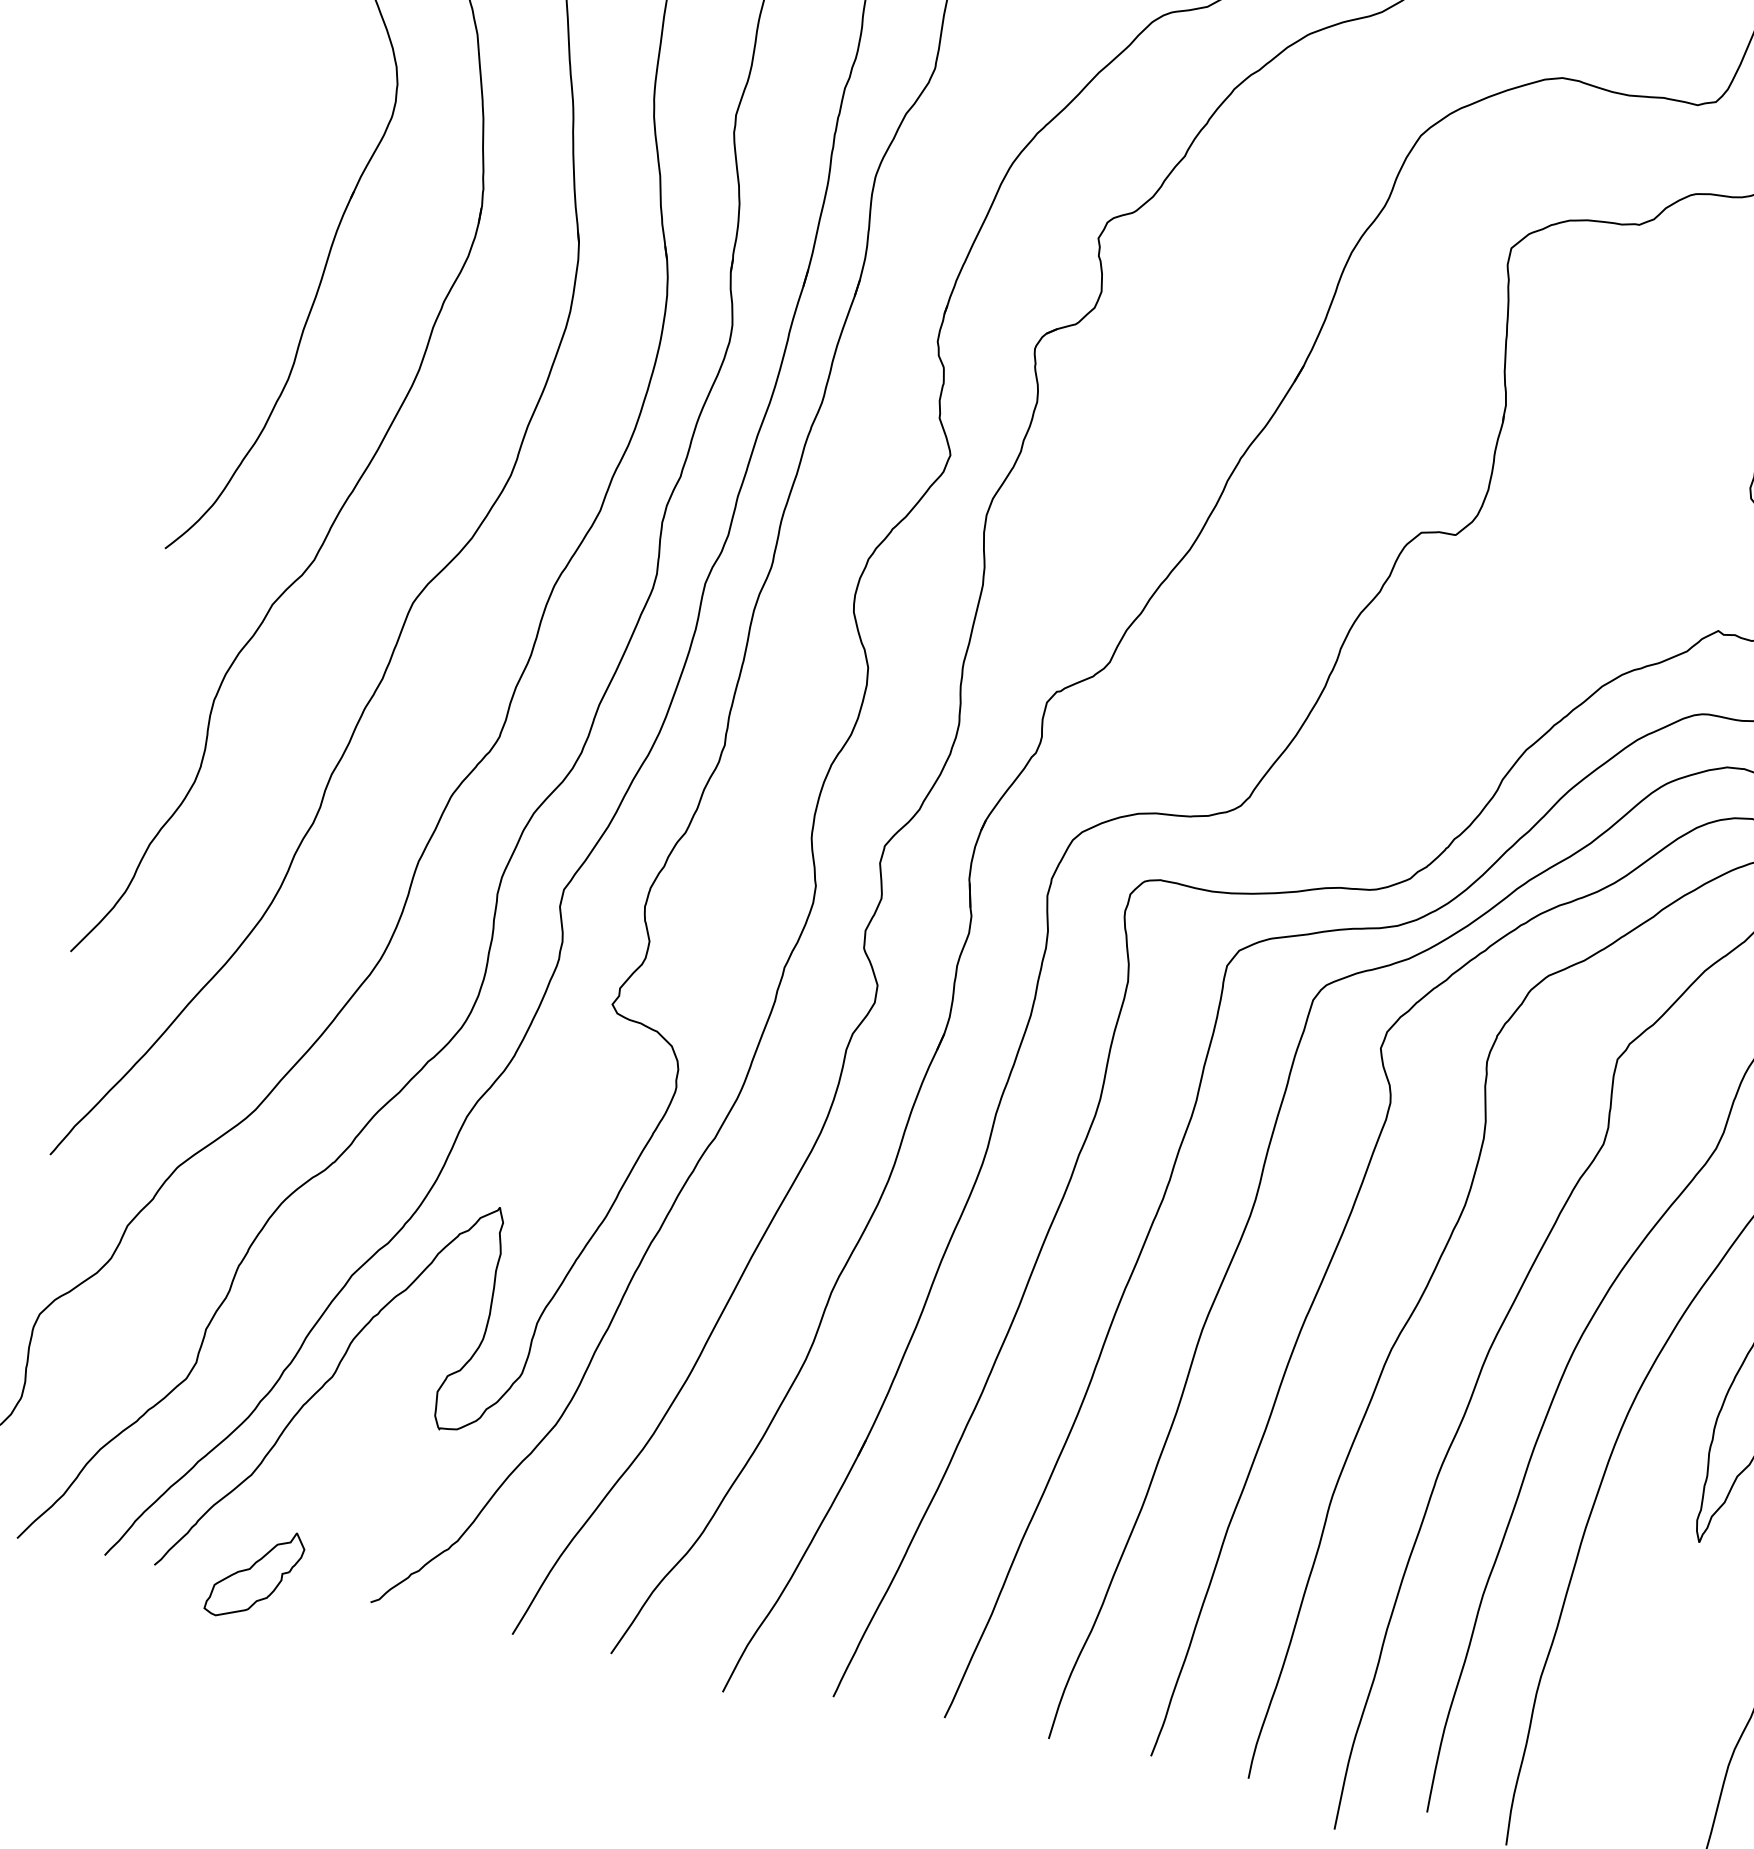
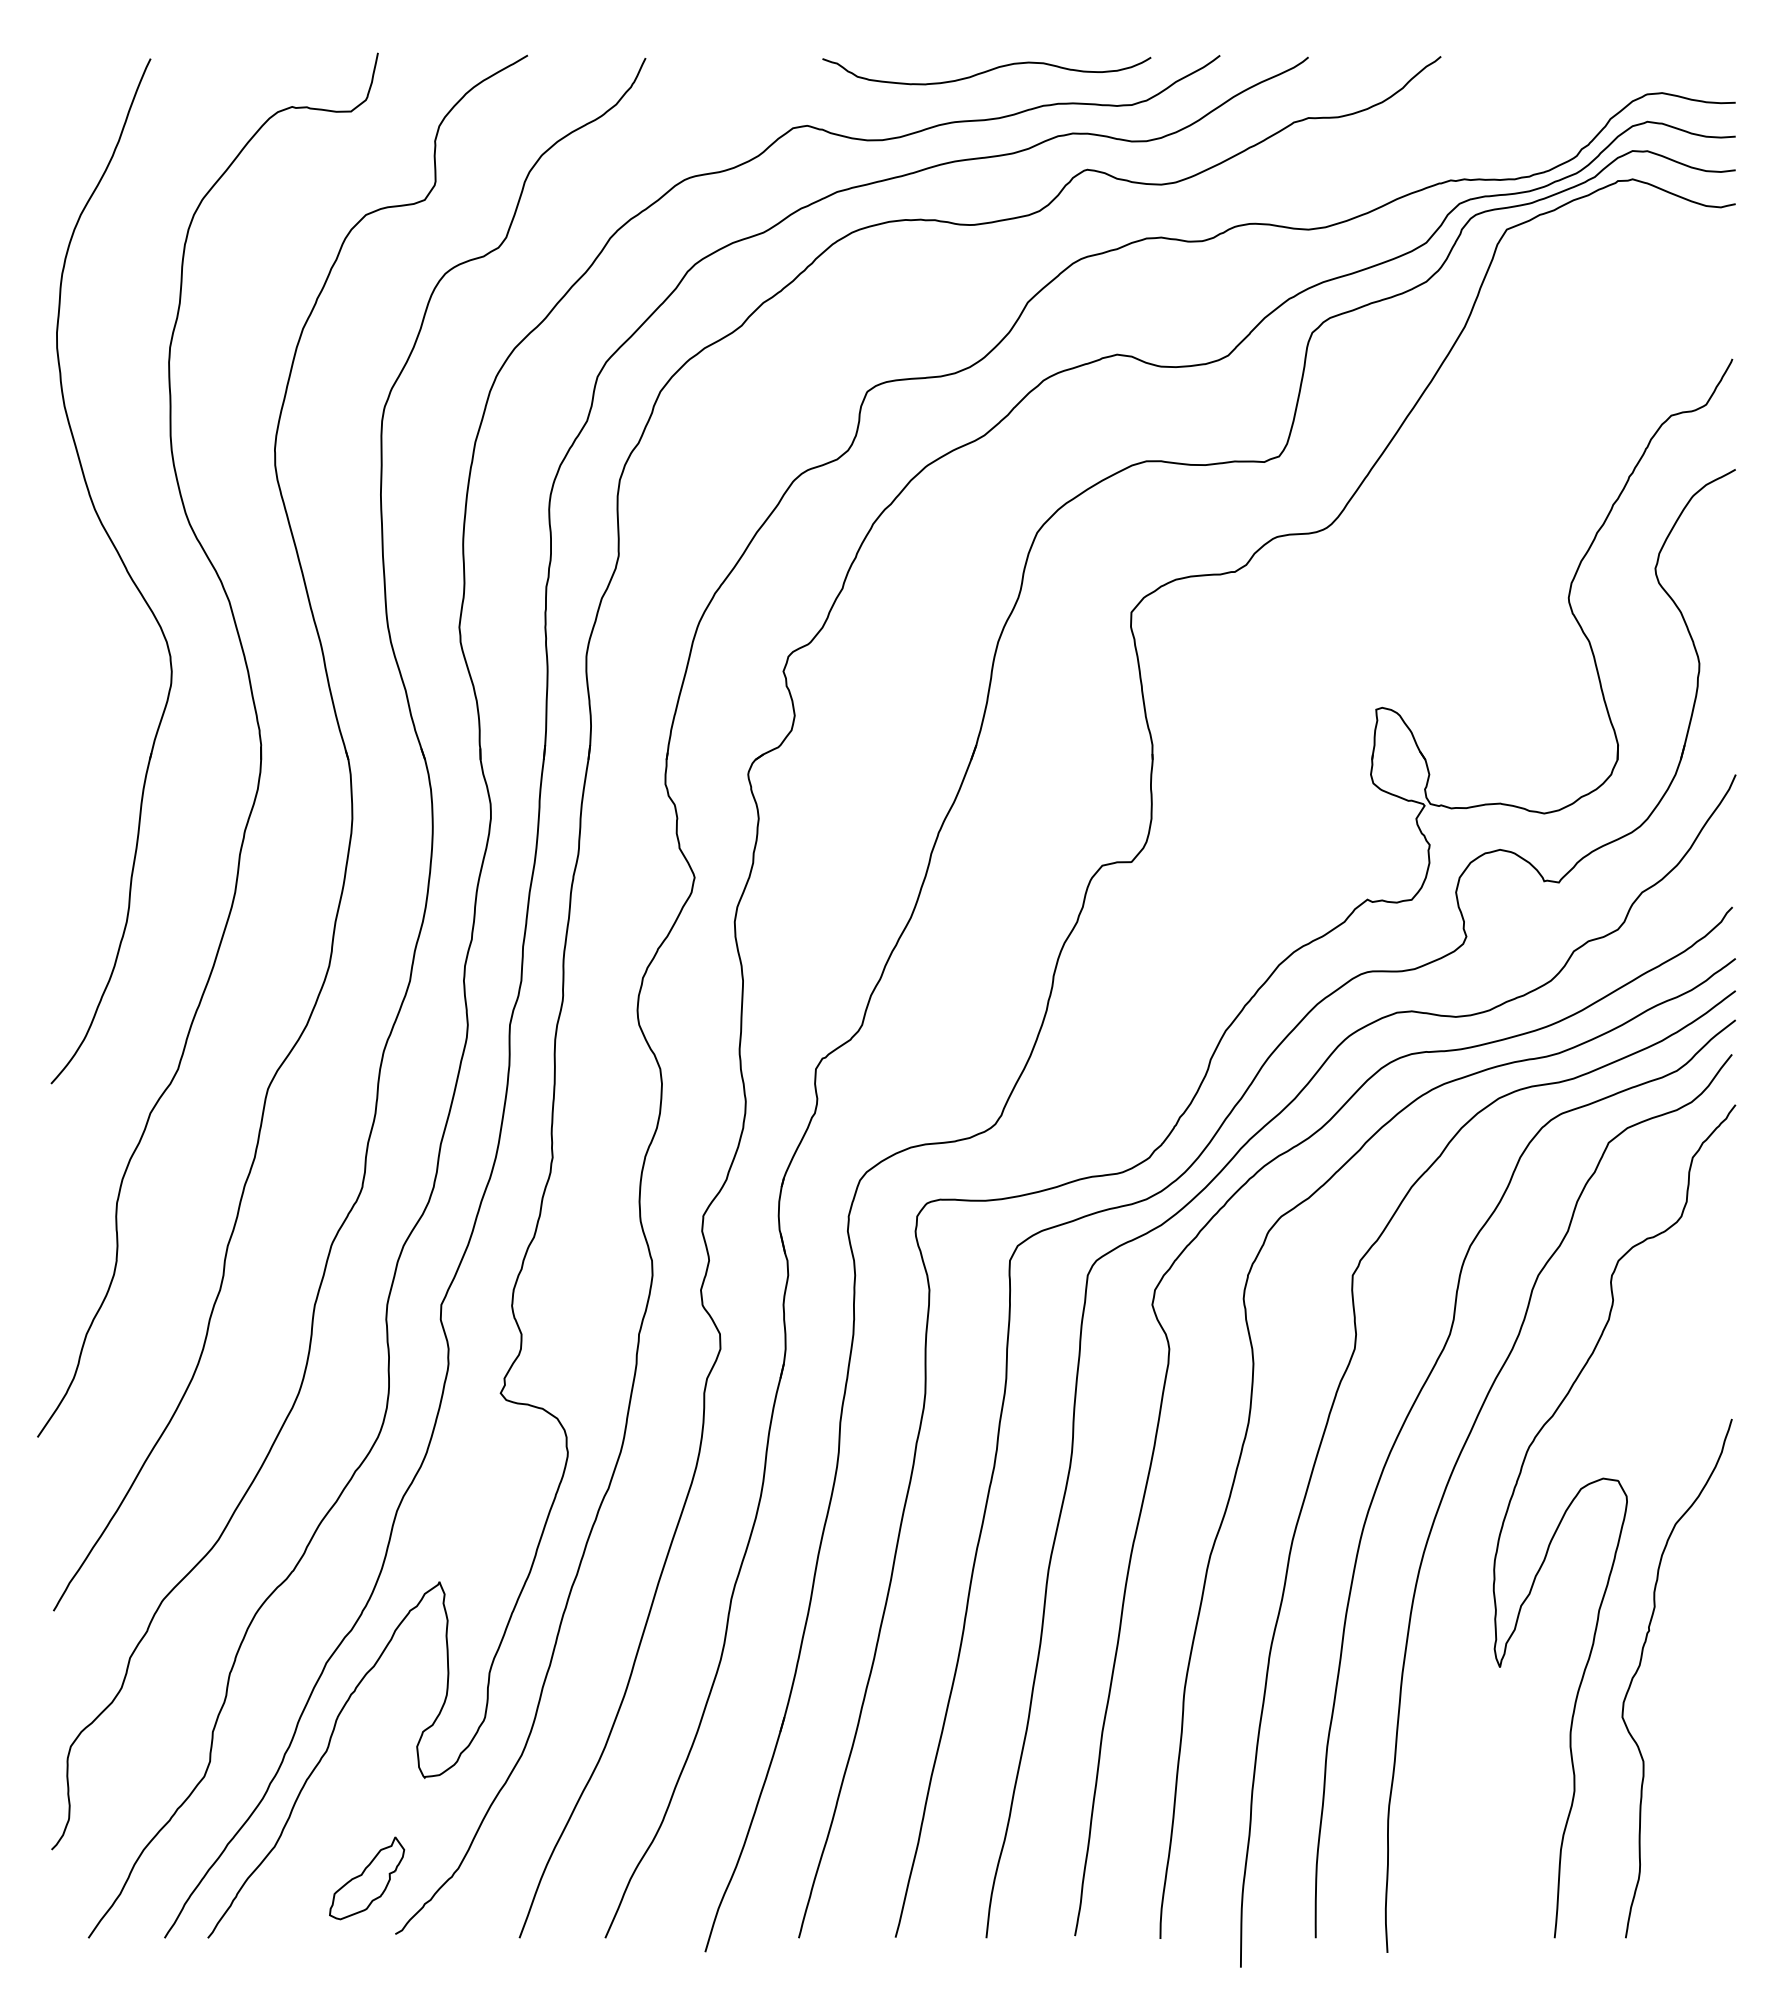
part: (255, 1574) -> (367, 1878), moved

